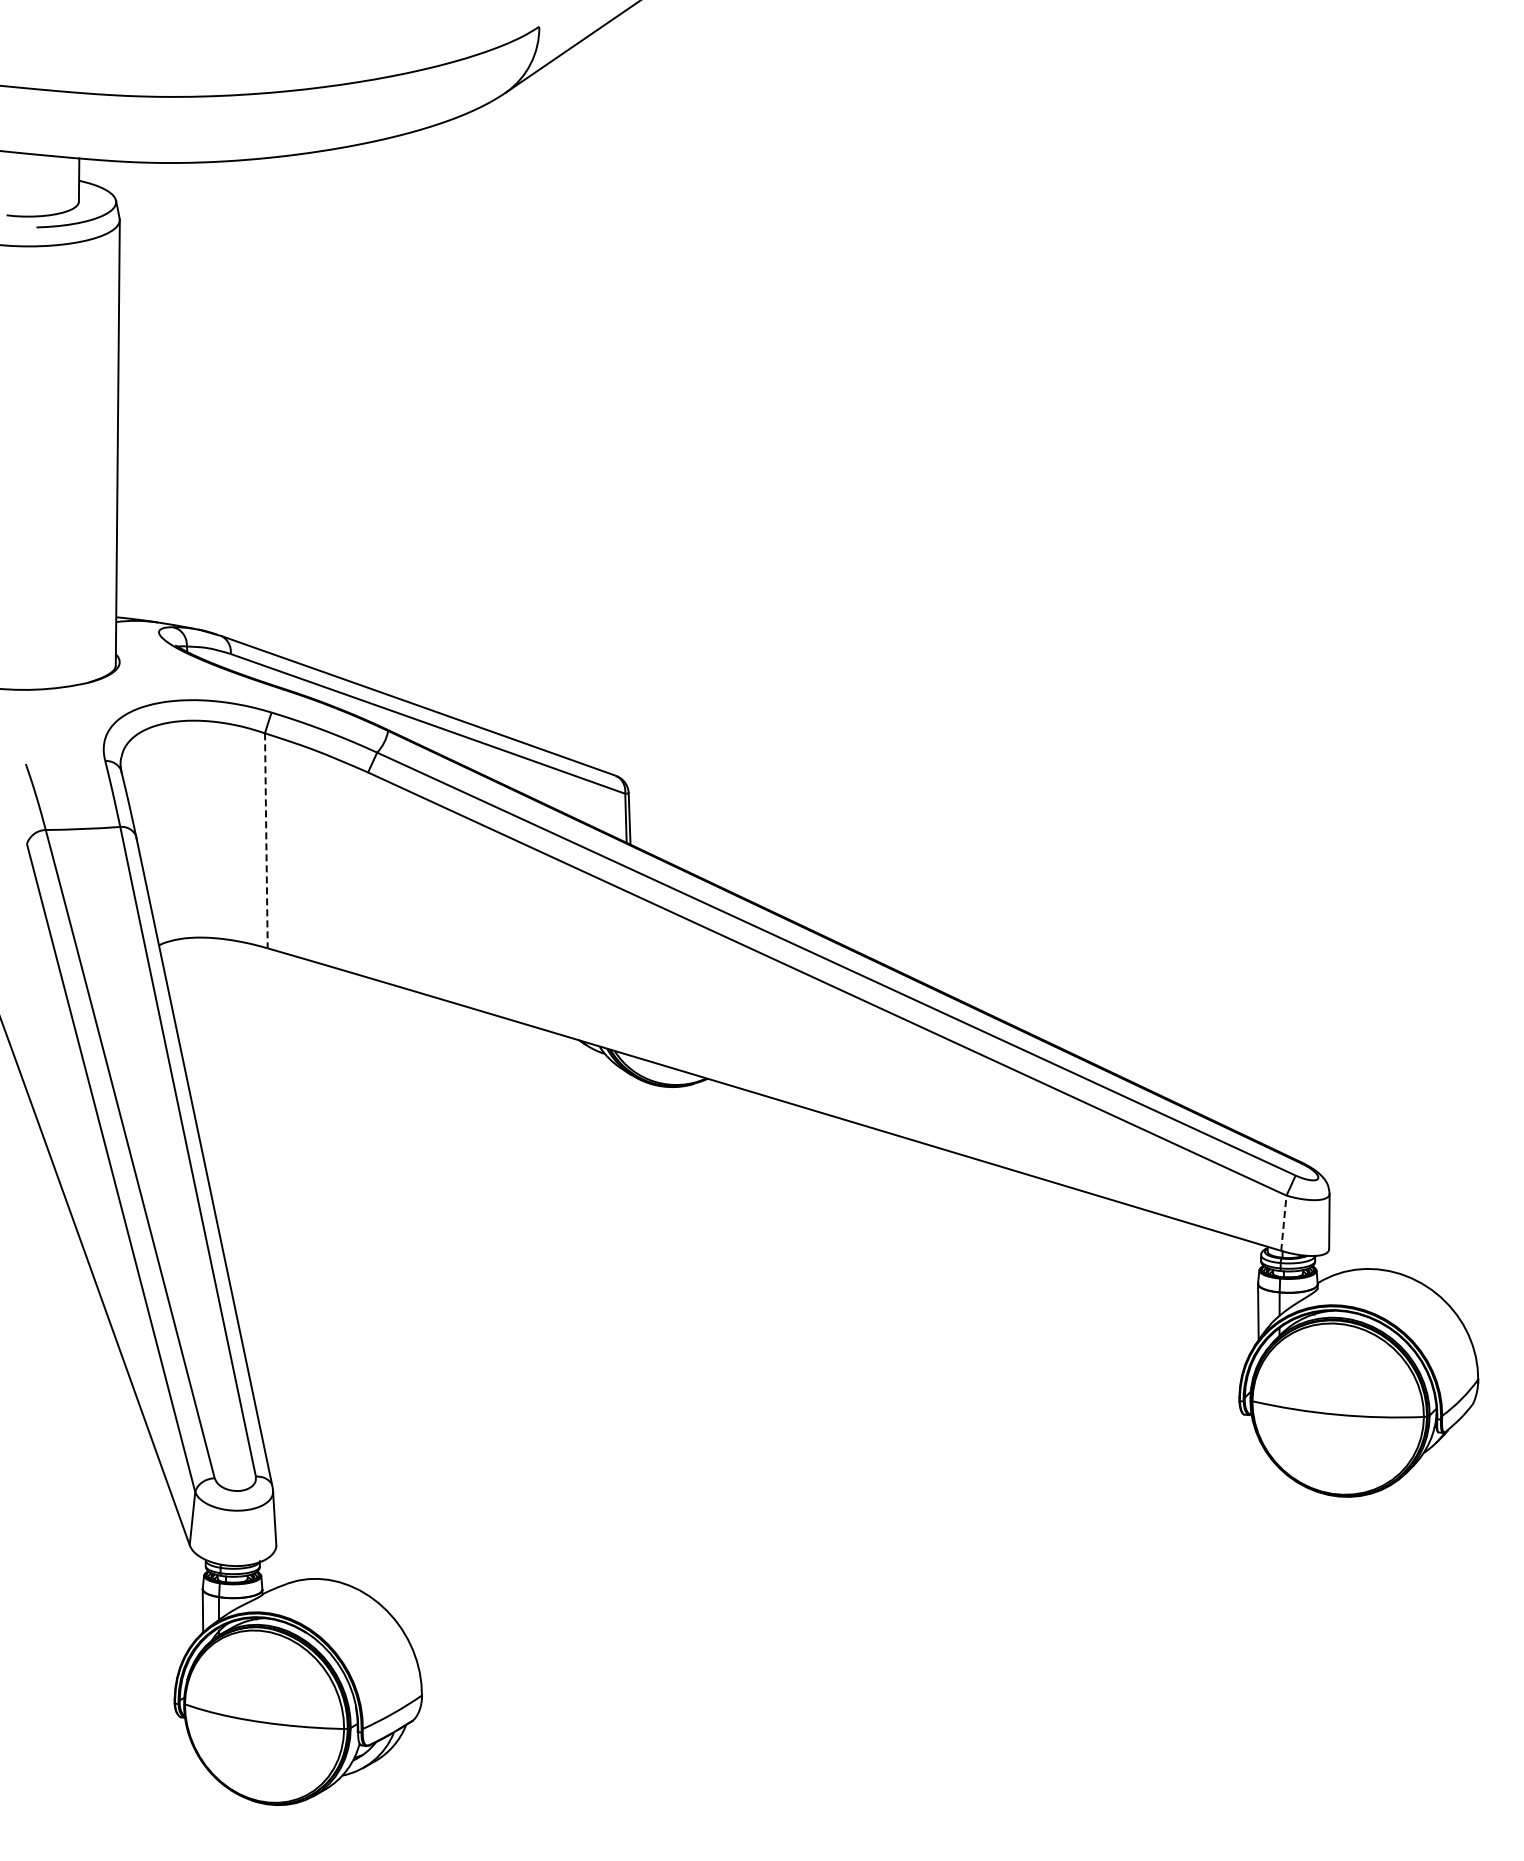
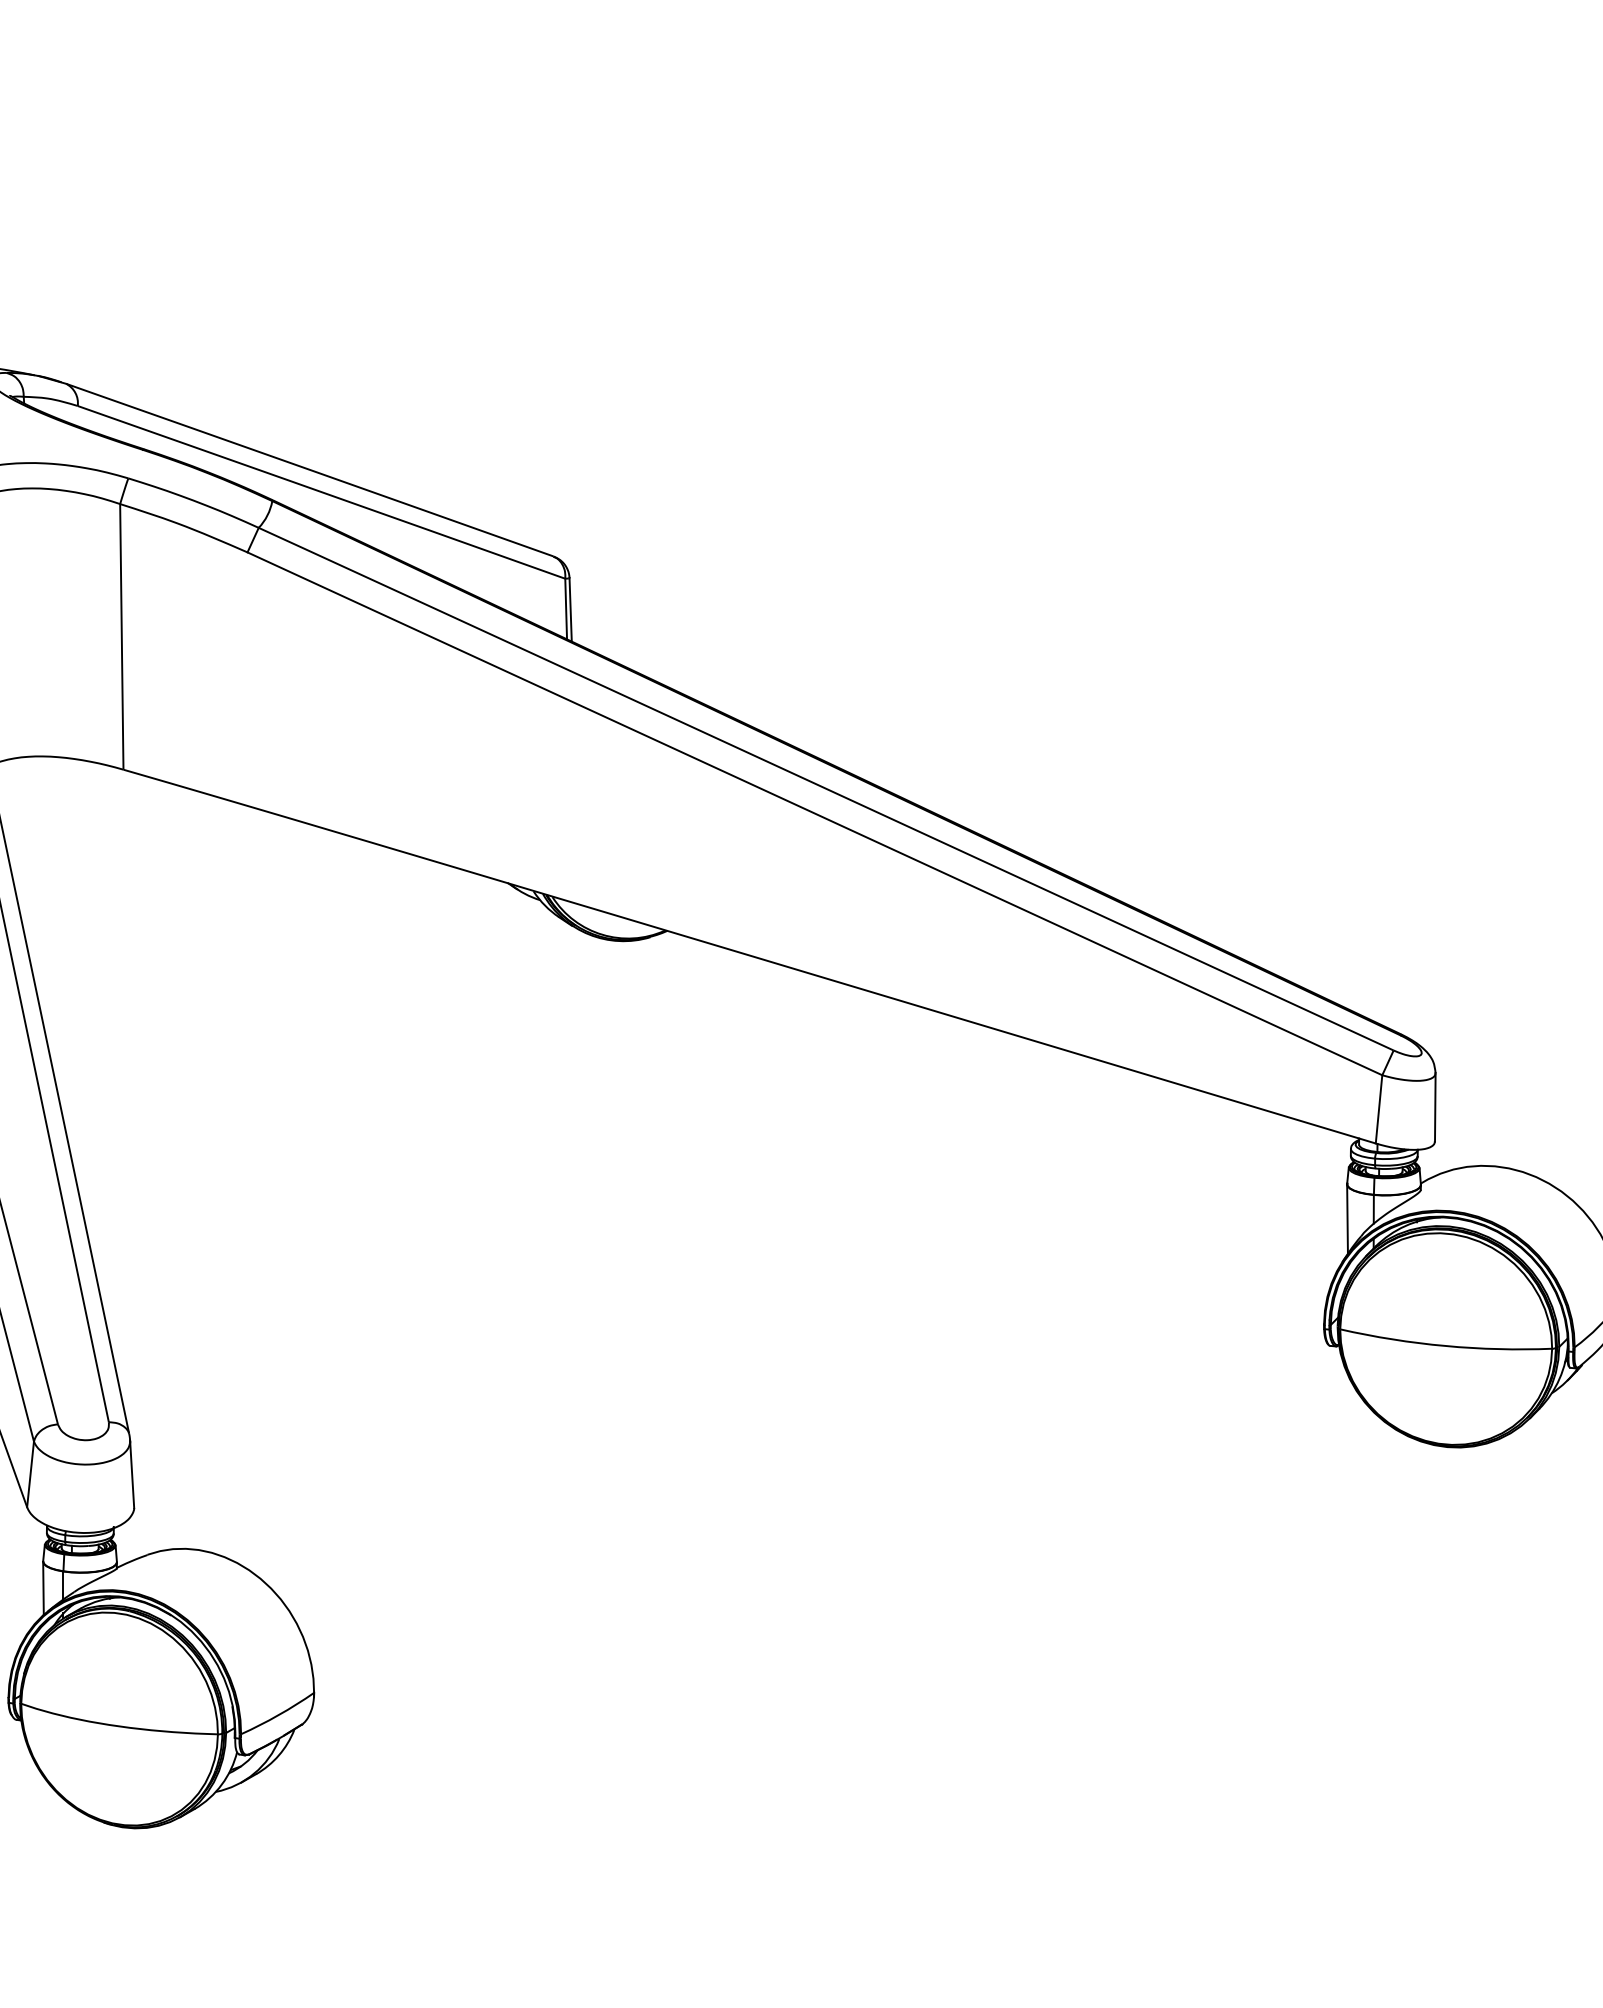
line: (266, 841) -> (121, 637), dashed -> solid
line: (1283, 1223) -> (1378, 1109), dashed -> solid

